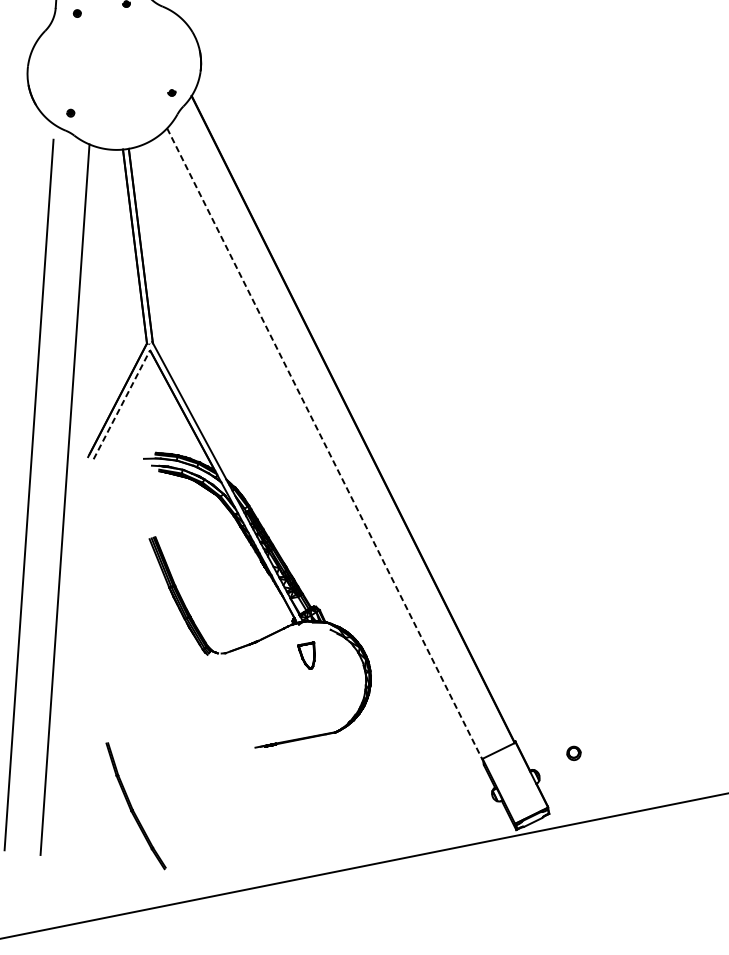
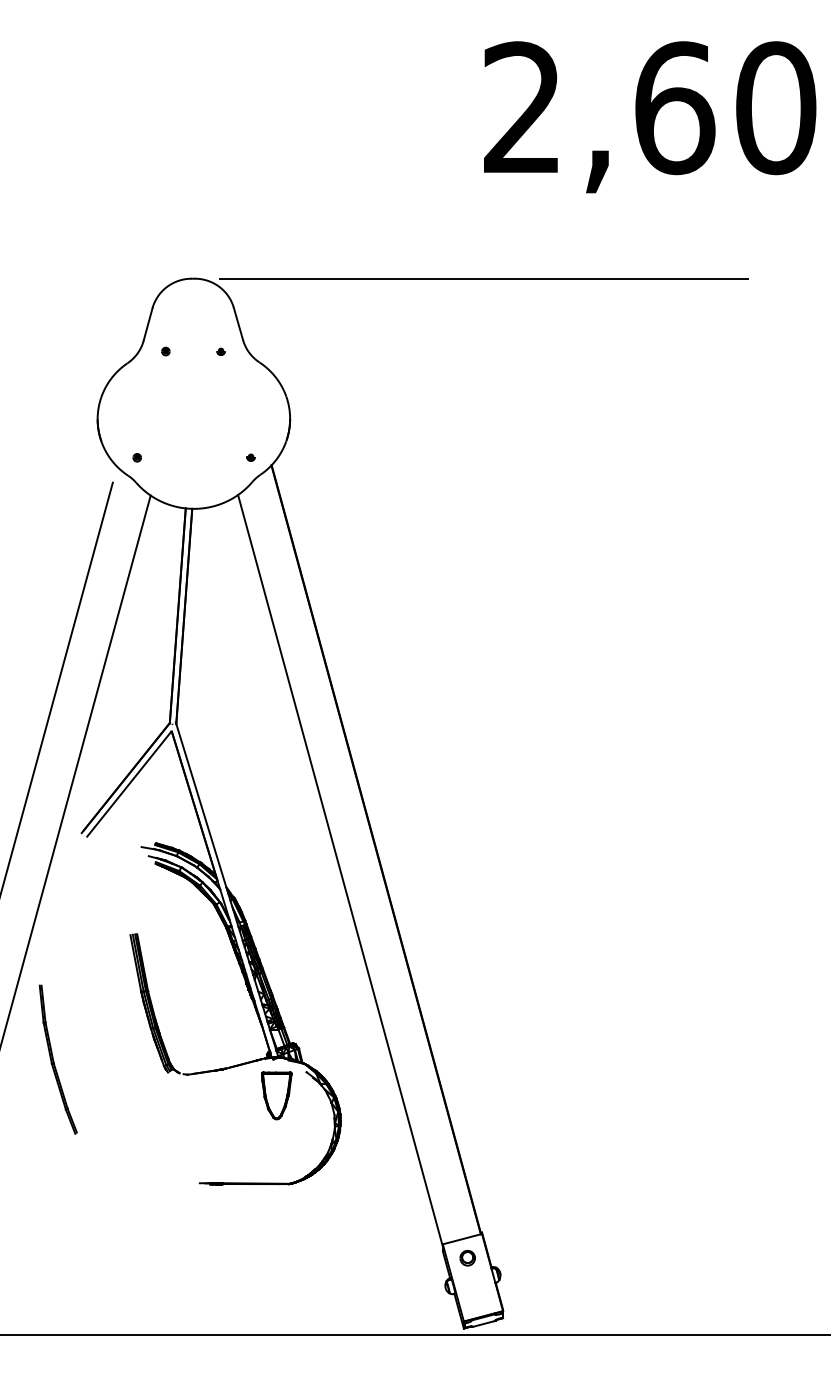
line: (121, 404) -> (129, 783), dashed -> solid
line: (325, 444) -> (340, 870), dashed -> solid
part: (308, 655) -> (276, 1095), size x1.67
part: (573, 753) -> (467, 1258), moved
part: (135, 806) -> (57, 1059), moved

